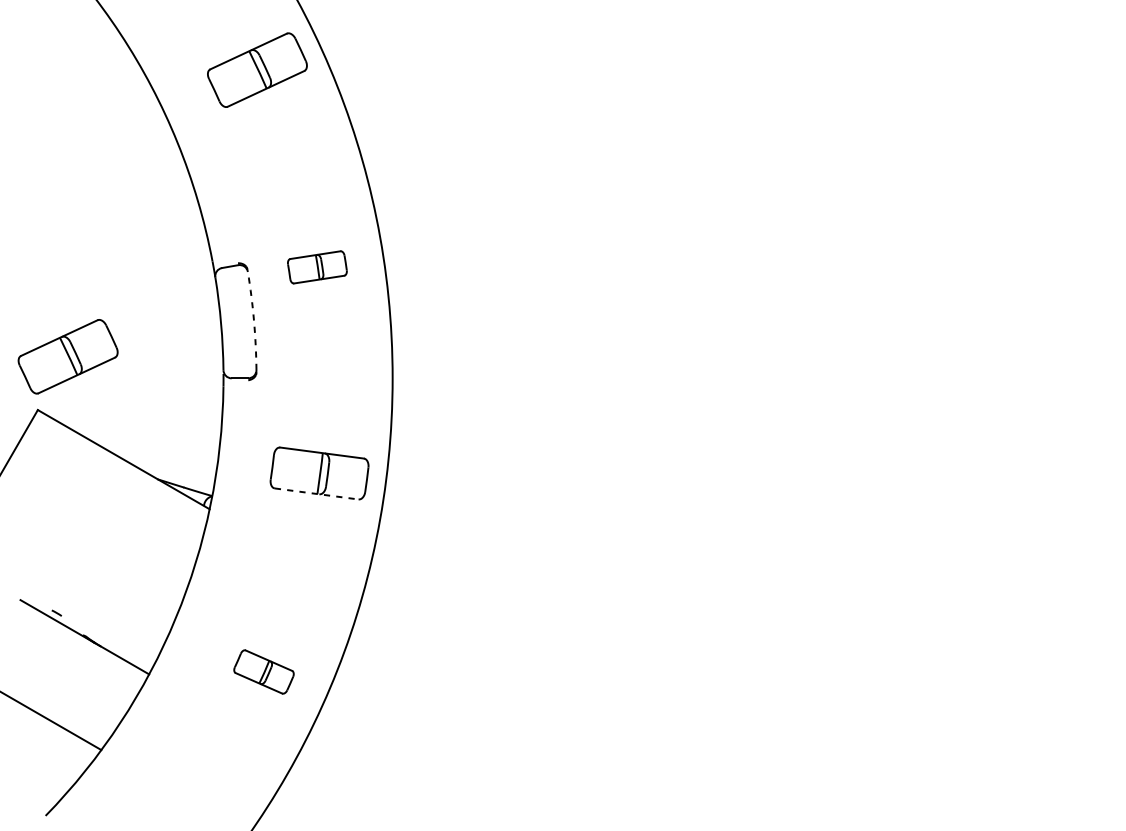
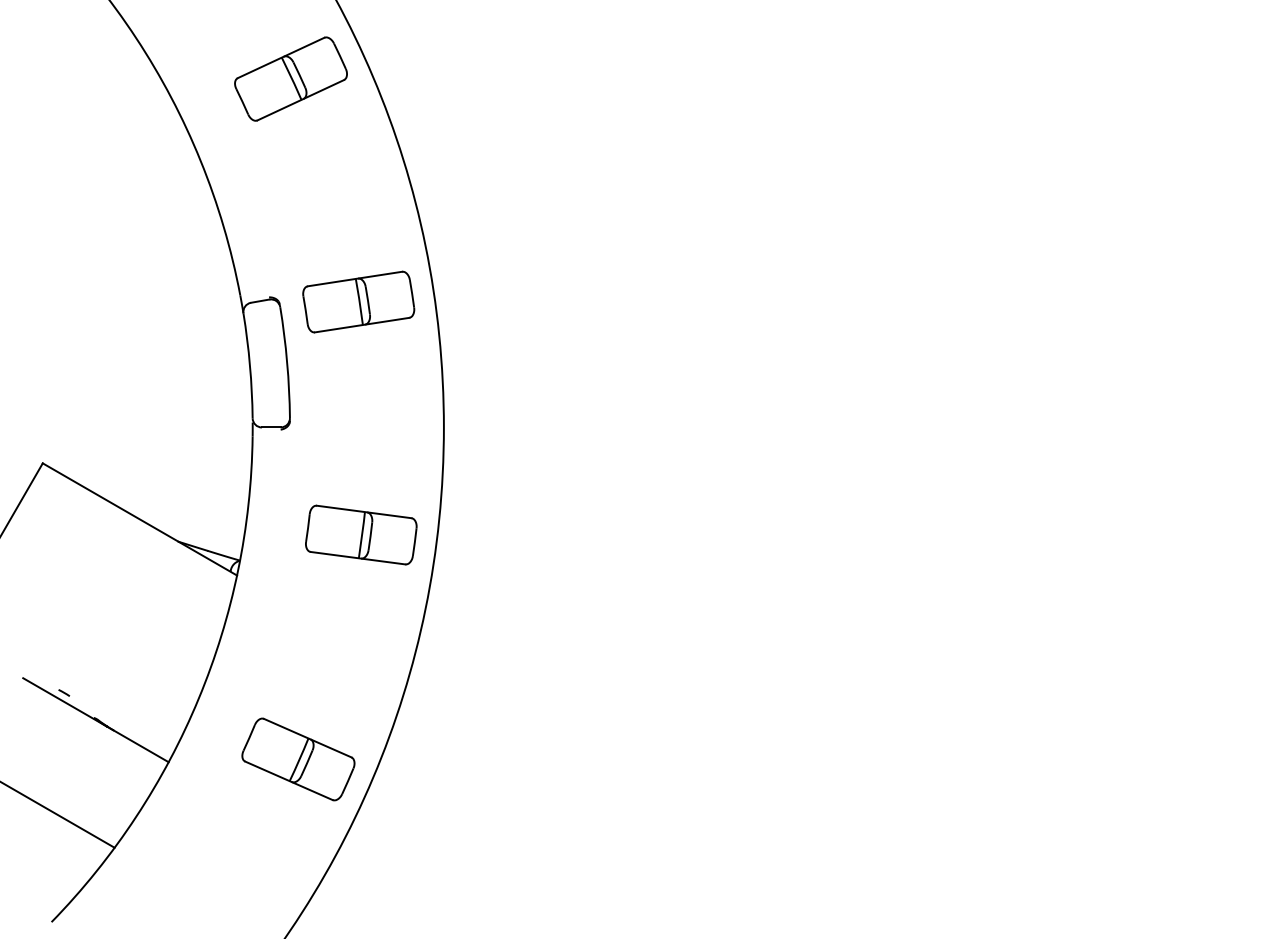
part: (317, 266) -> (358, 301), size x1.67
arc: (254, 320) -> (287, 362), dashed -> solid
part: (67, 356) -> (76, 402), removed
line: (317, 494) -> (358, 558), dashed -> solid
part: (264, 672) -> (298, 759), size x1.67

